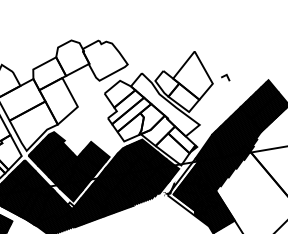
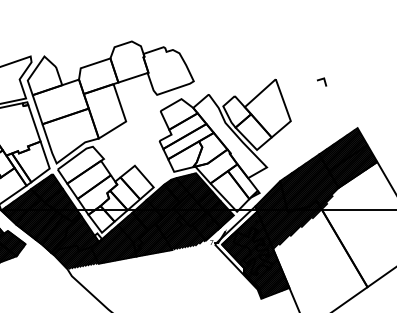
line: (224, 76) -> (321, 80), moved
hatch: (70, 165) -> (105, 189), removed

